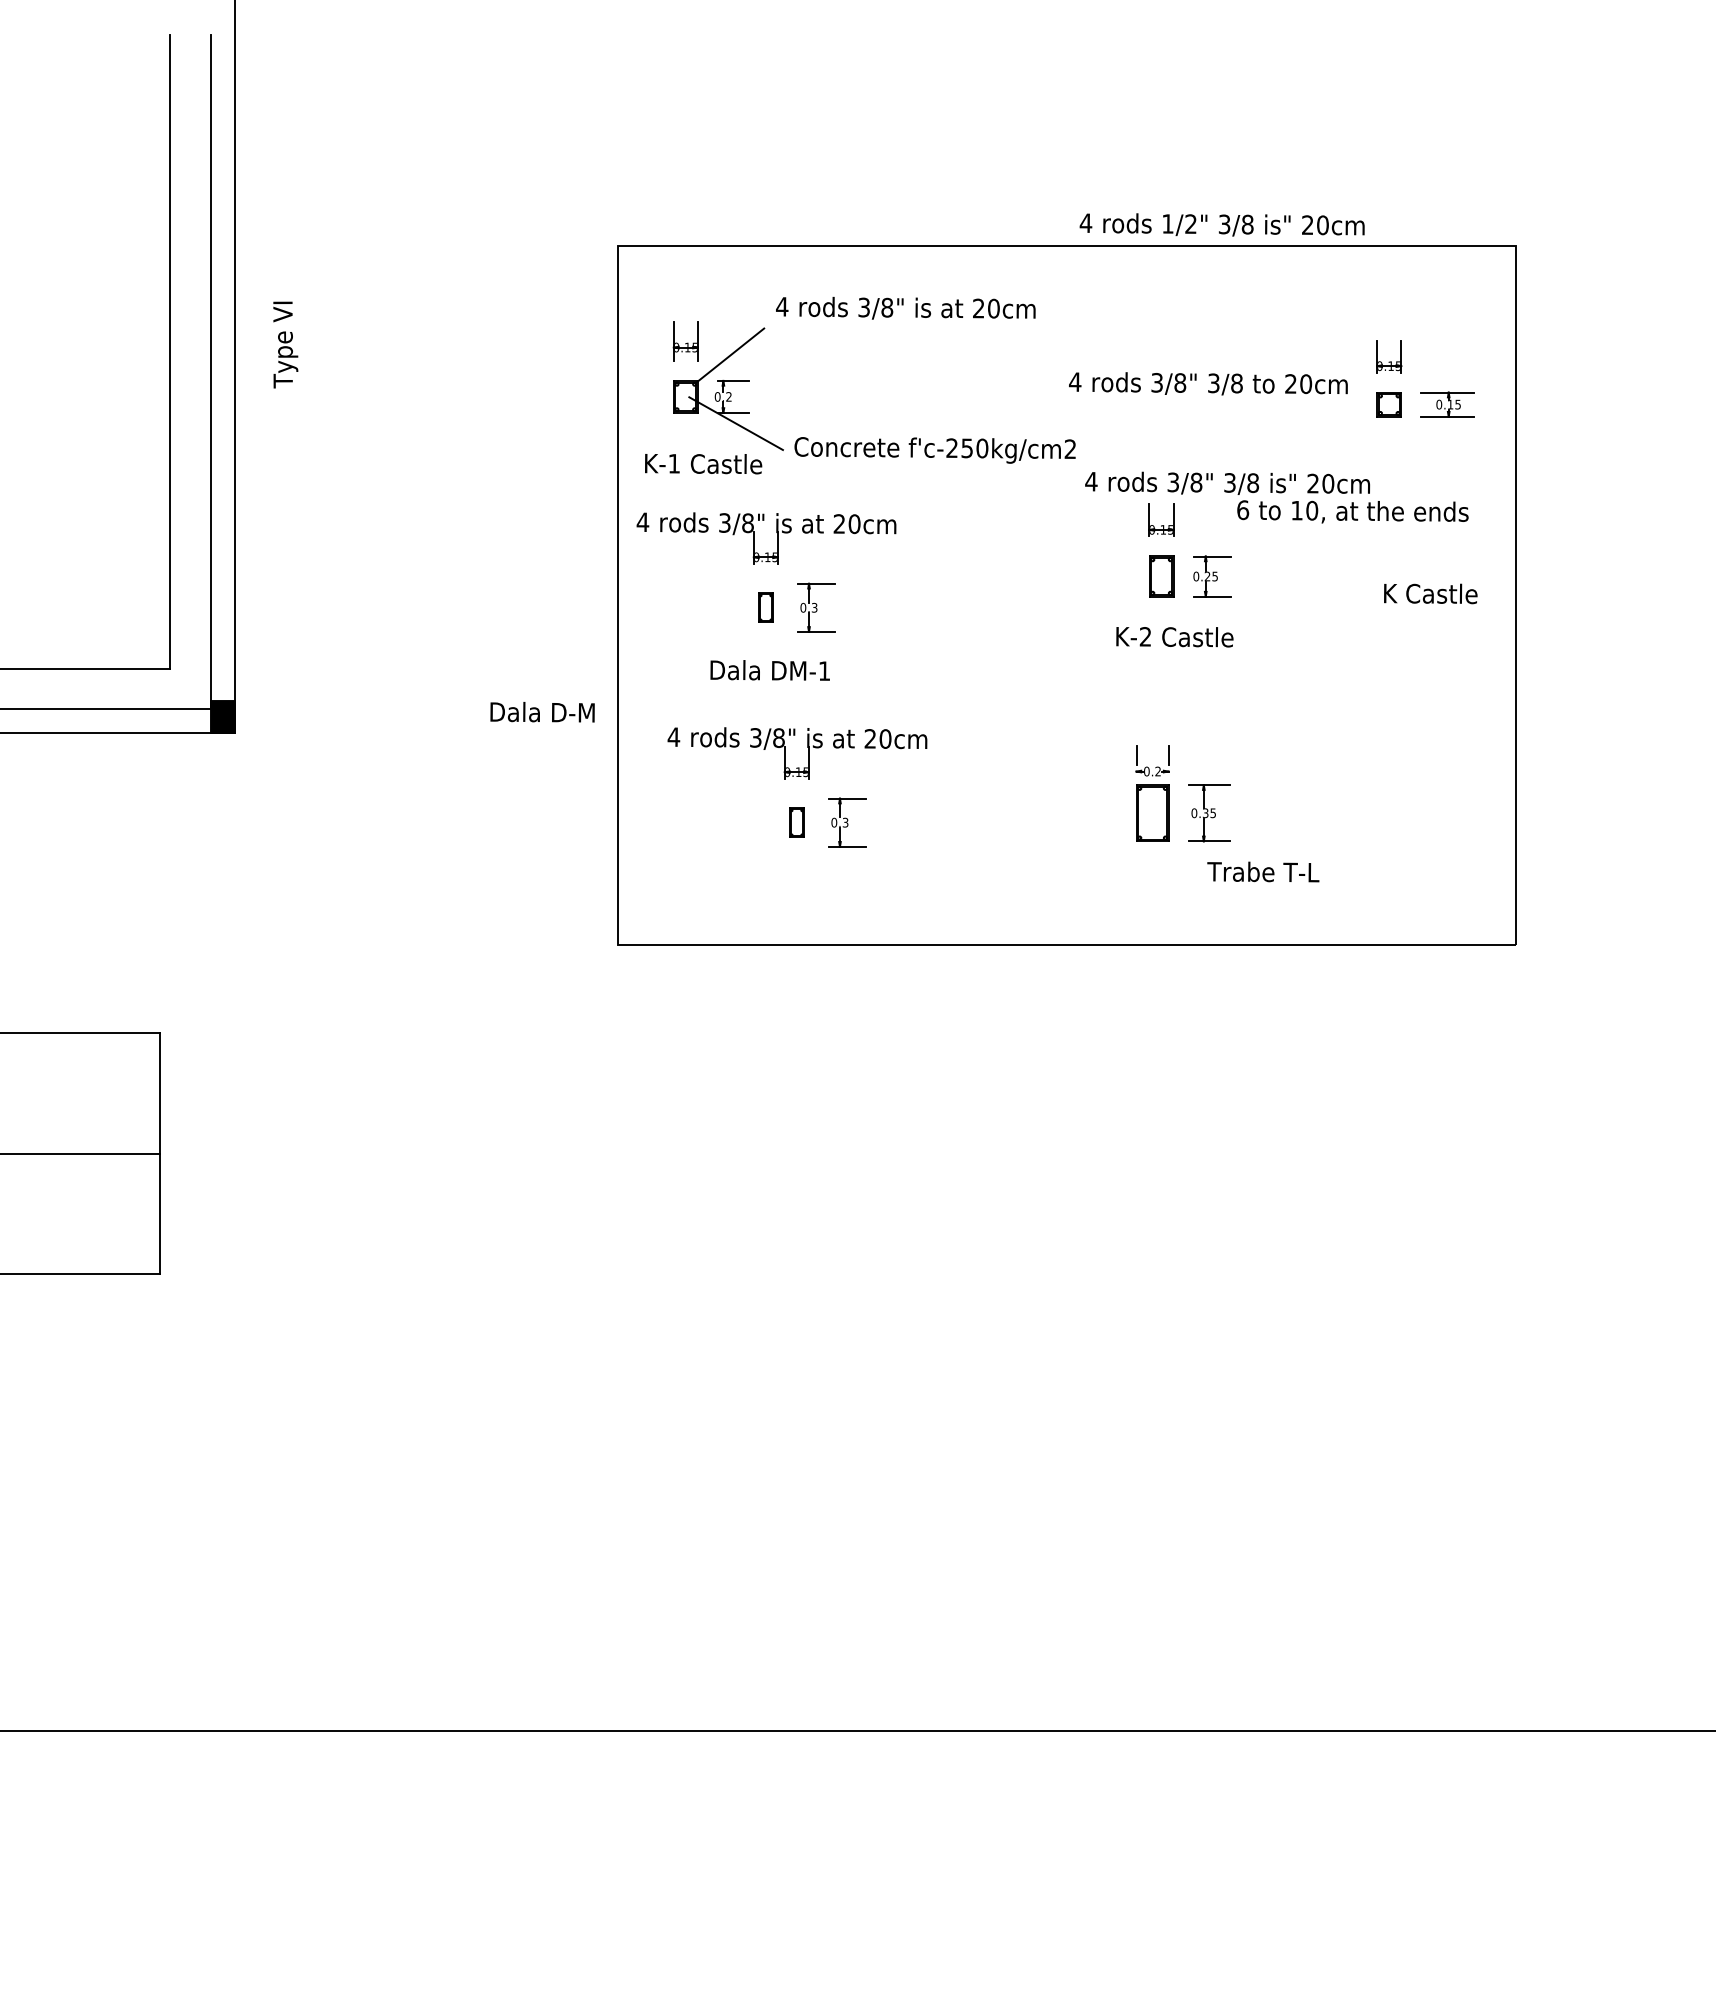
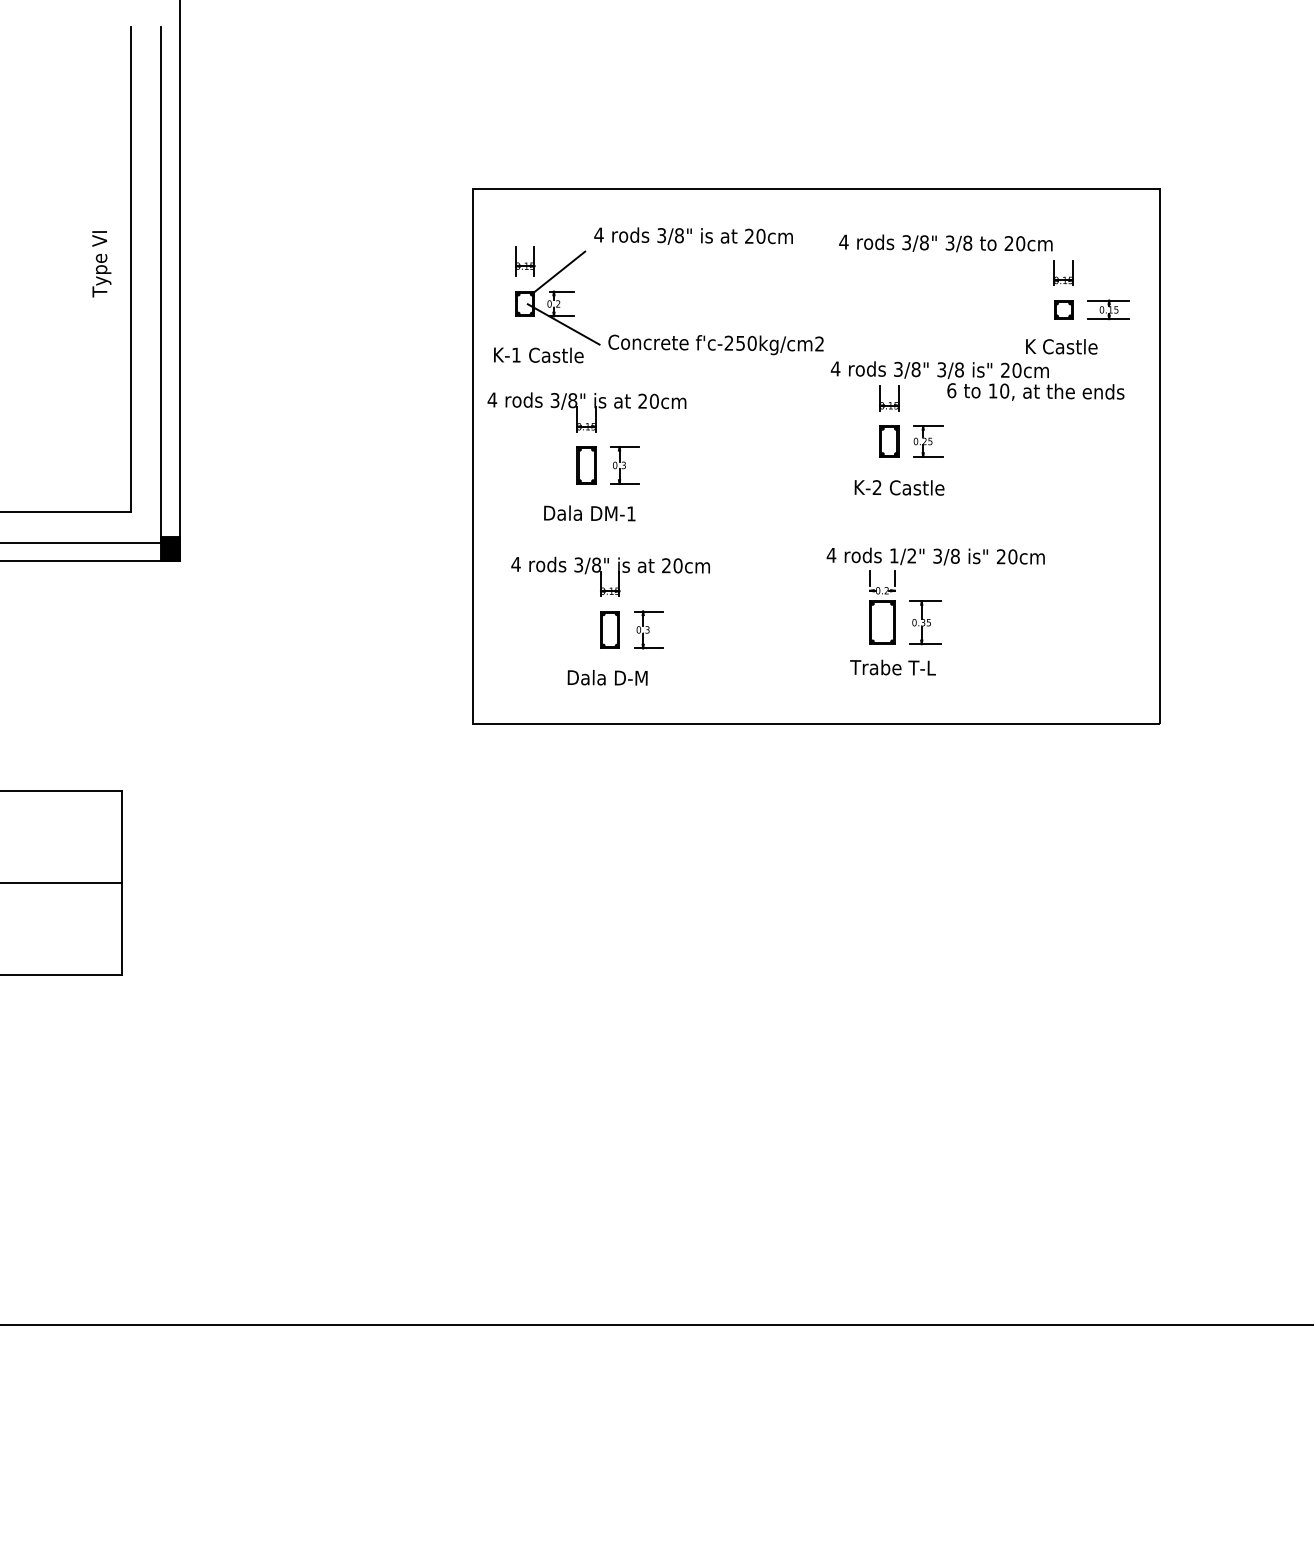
text: (1221, 224) -> (935, 556), moved
text: (285, 344) -> (101, 263), moved
text: (1208, 383) -> (945, 243), moved
text: (1430, 593) -> (1061, 346), moved
part: (765, 607) -> (586, 465), size x1.67
text: (542, 712) -> (607, 677), moved
part: (796, 822) -> (609, 629), size x1.67
text: (1263, 871) -> (893, 667), moved

